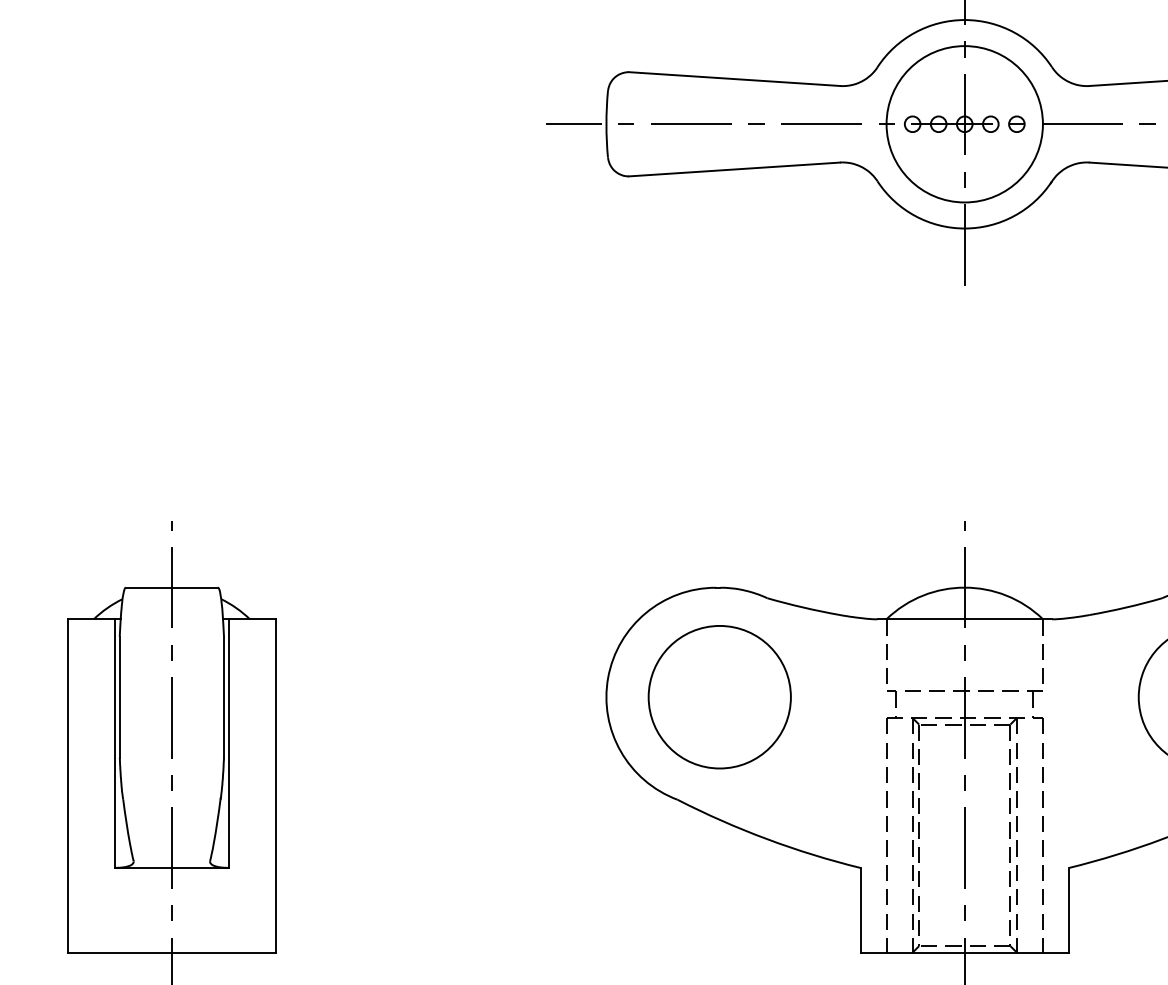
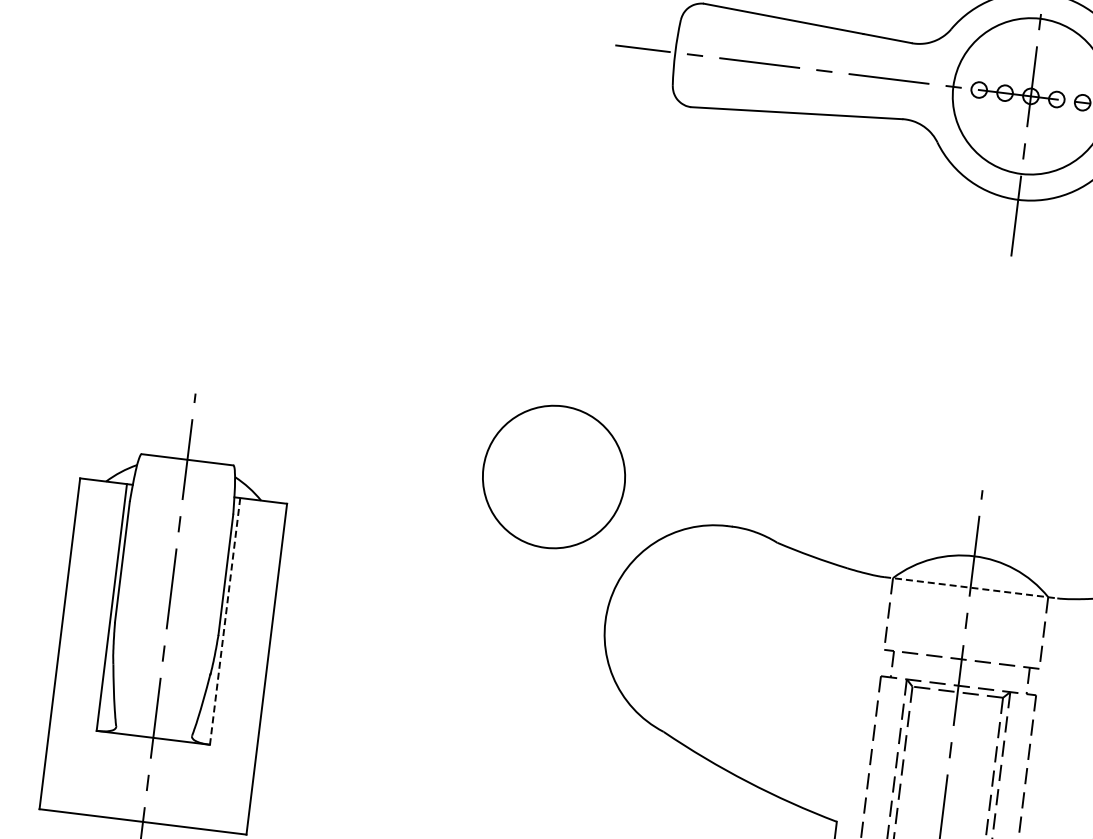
line: (965, 619) -> (971, 587), solid -> dashed
part: (719, 697) -> (553, 477), moved
line: (228, 744) -> (224, 622), solid -> dashed

